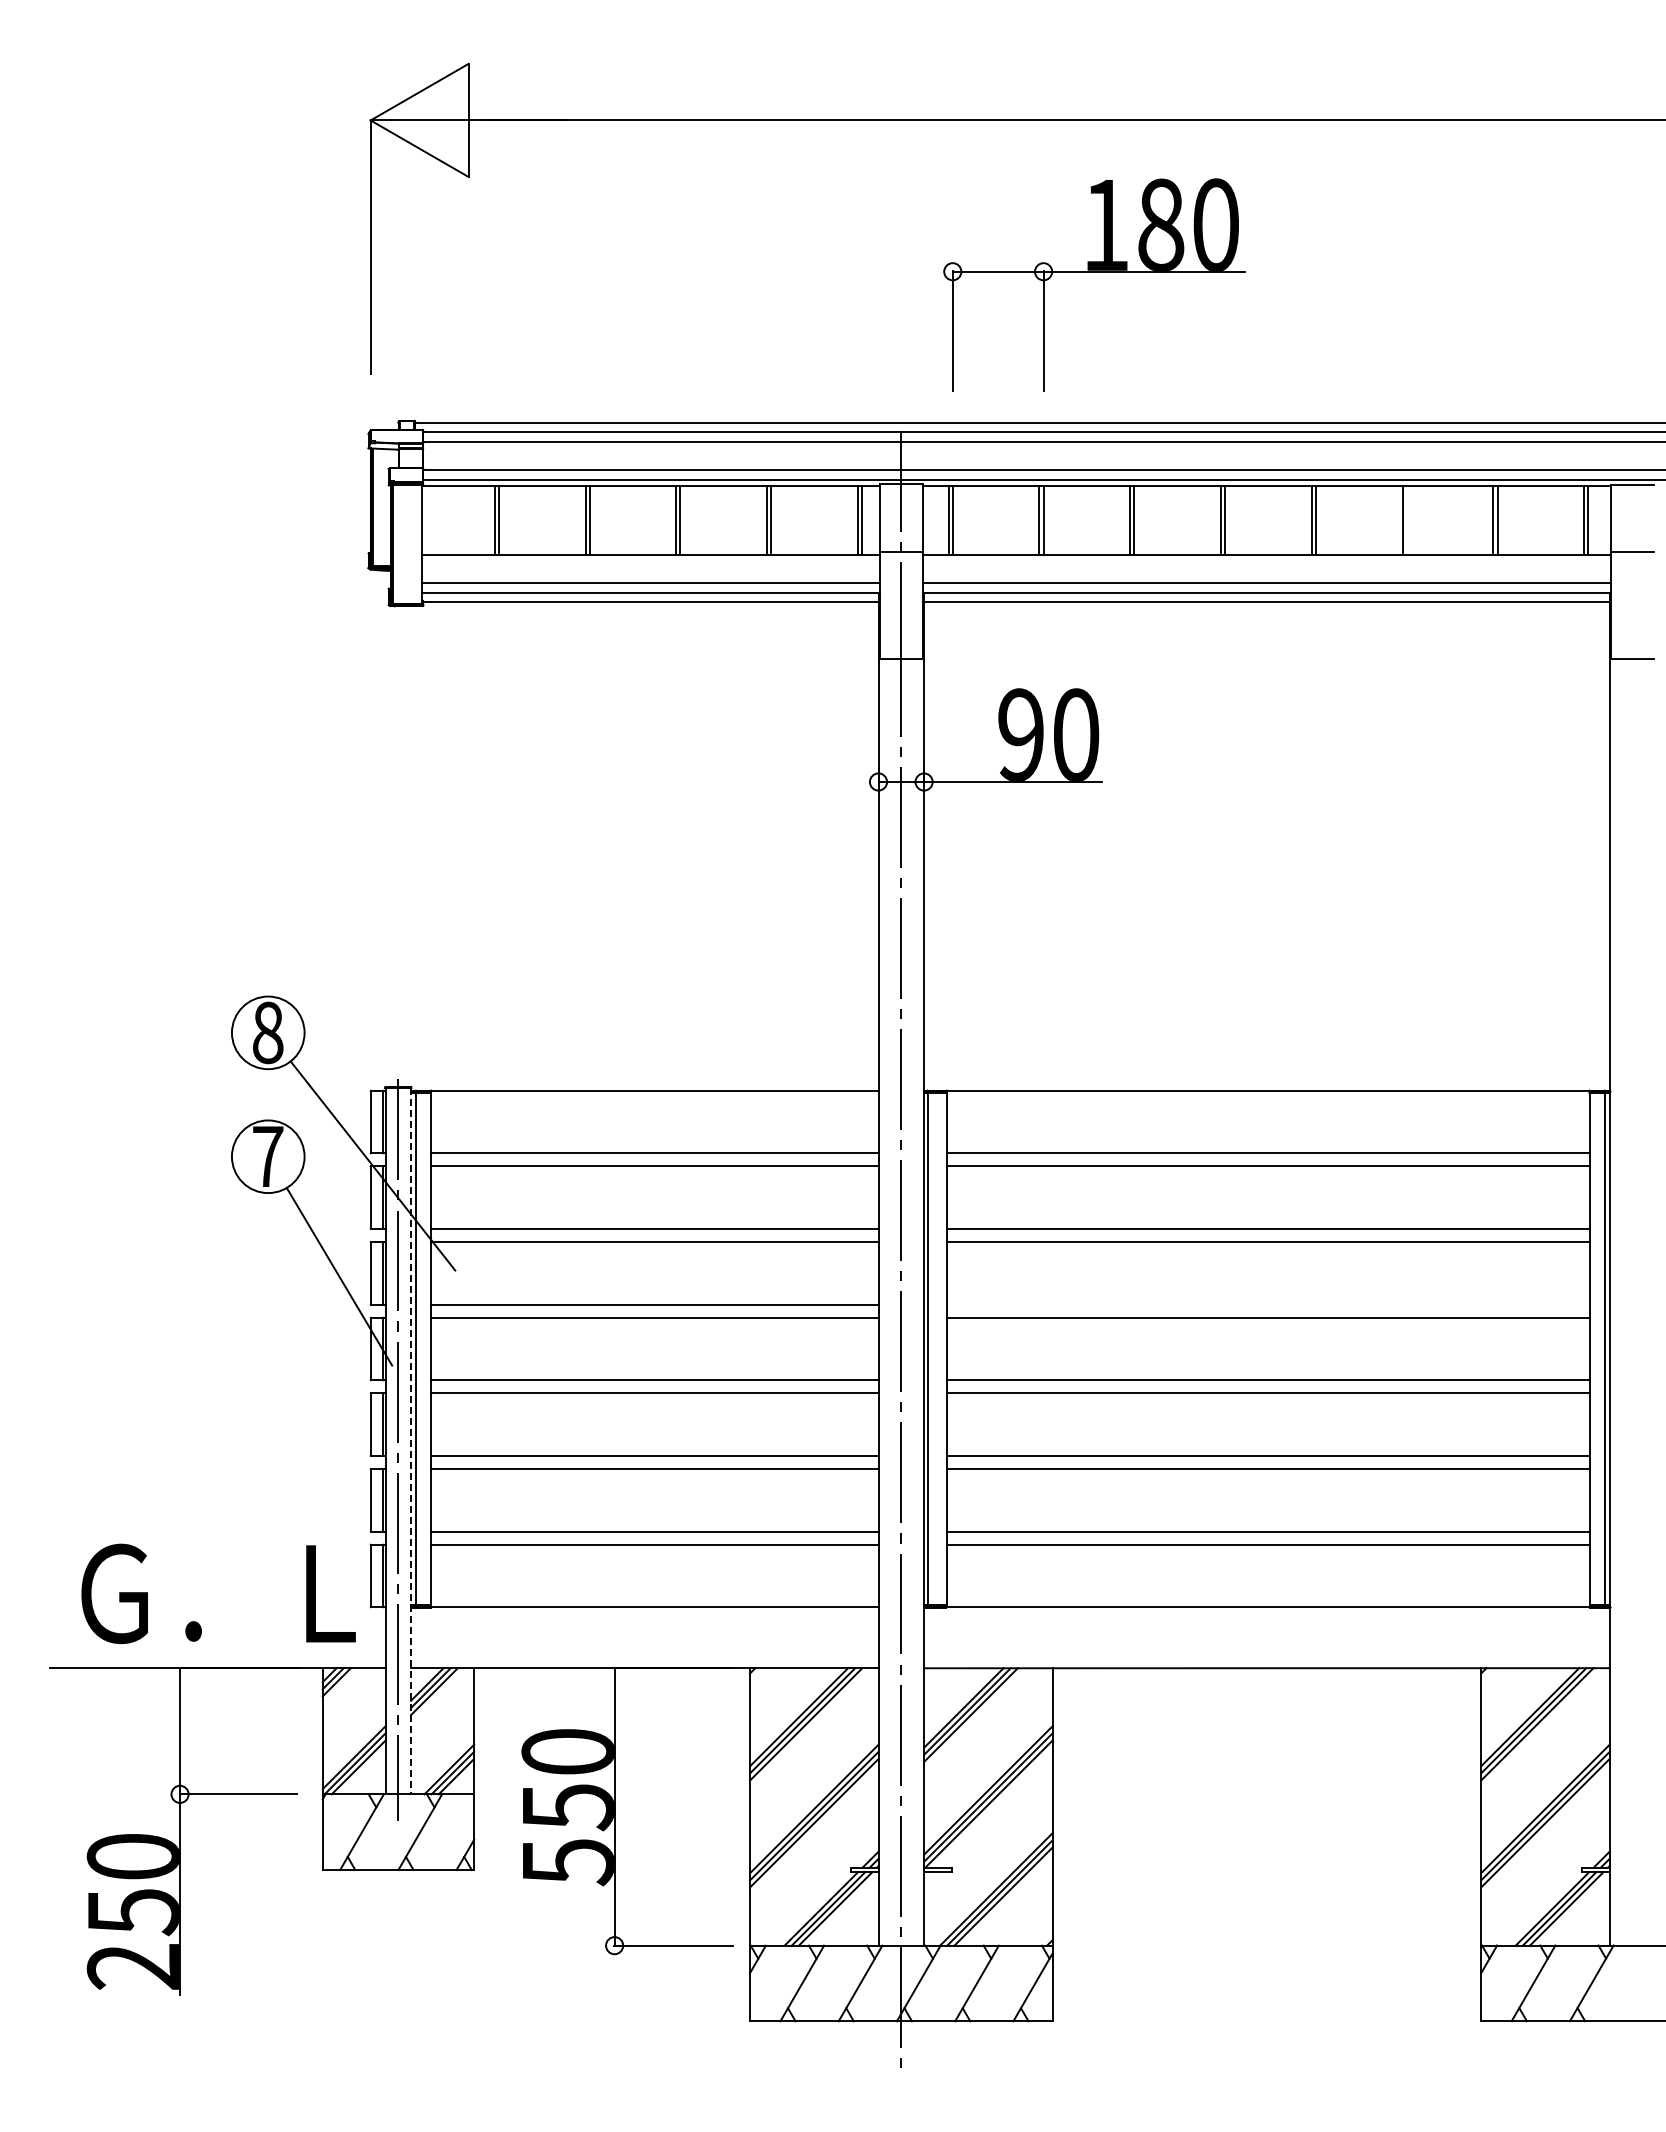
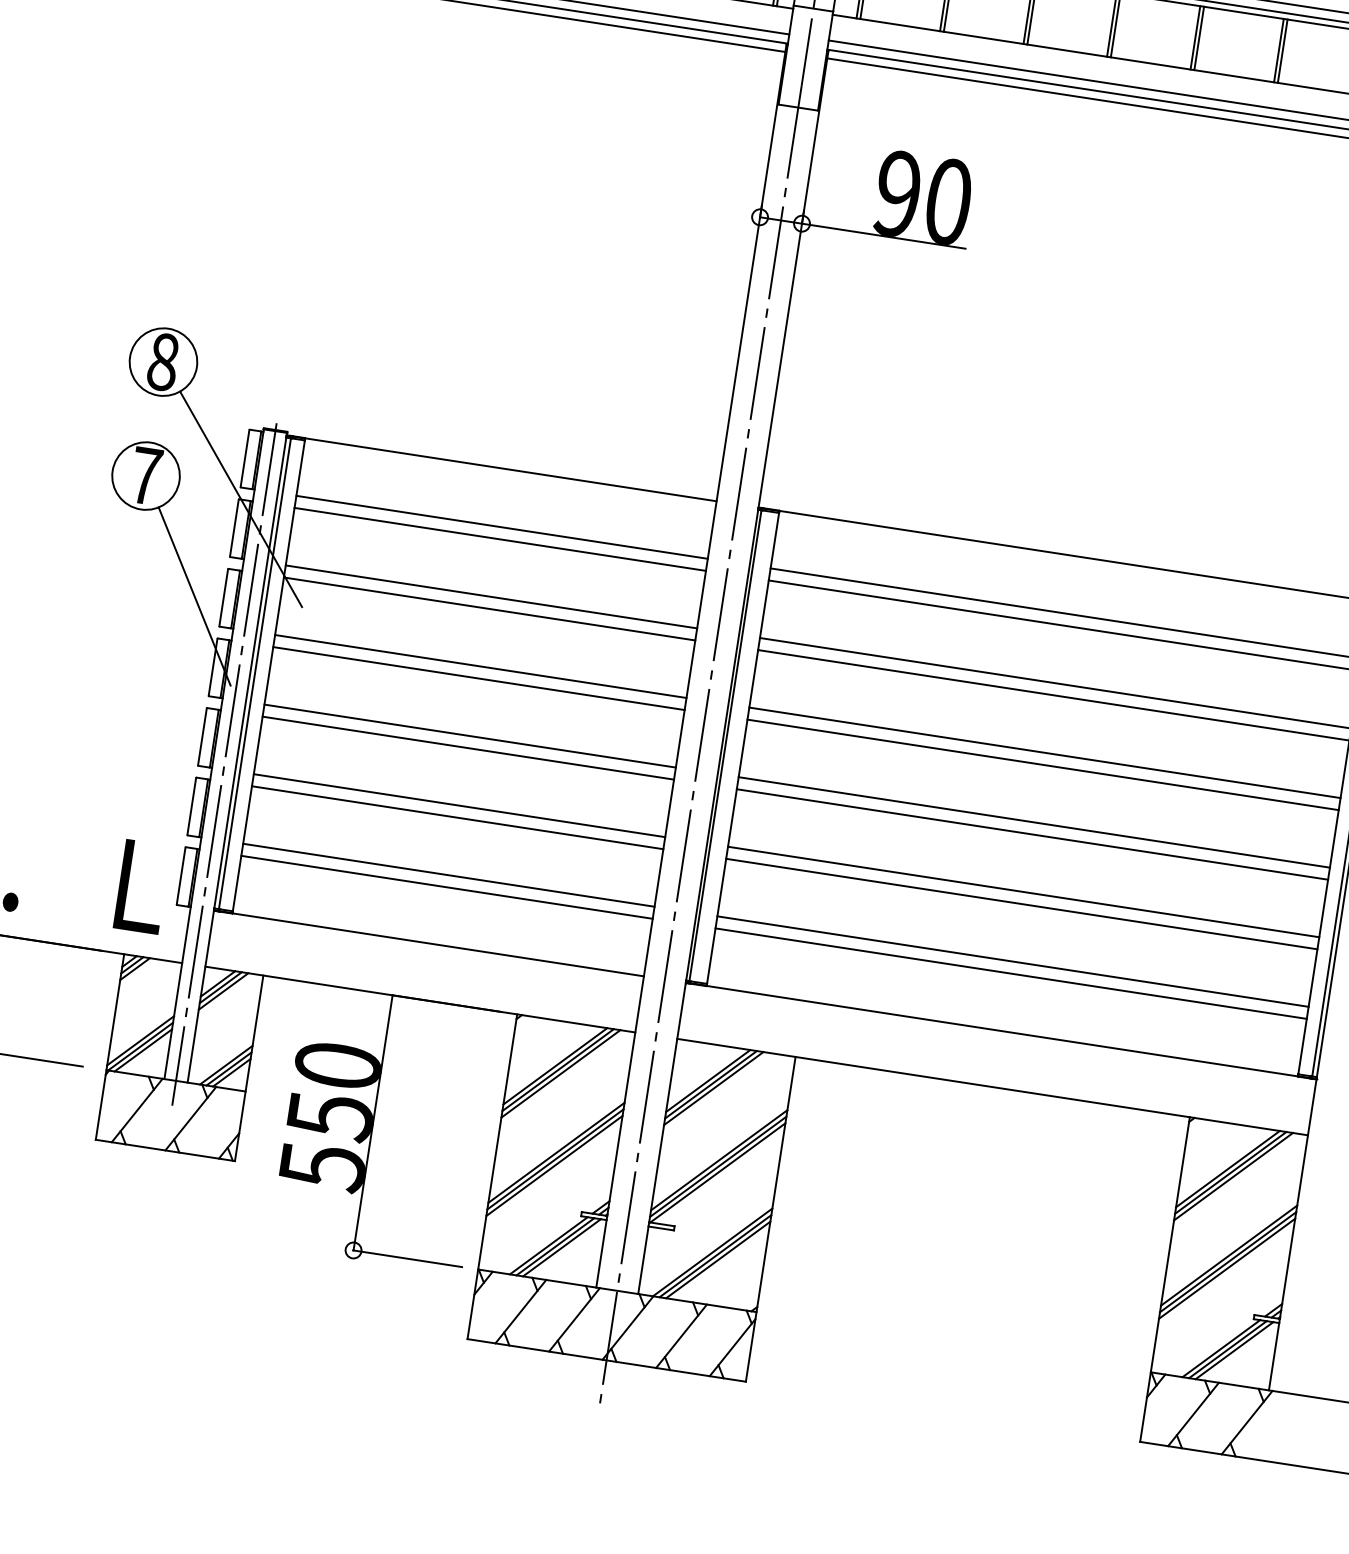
line: (1406, 520) -> (1282, 51), added
line: (1267, 1304) -> (1044, 752), added
line: (411, 1441) -> (237, 758), dashed -> solid

